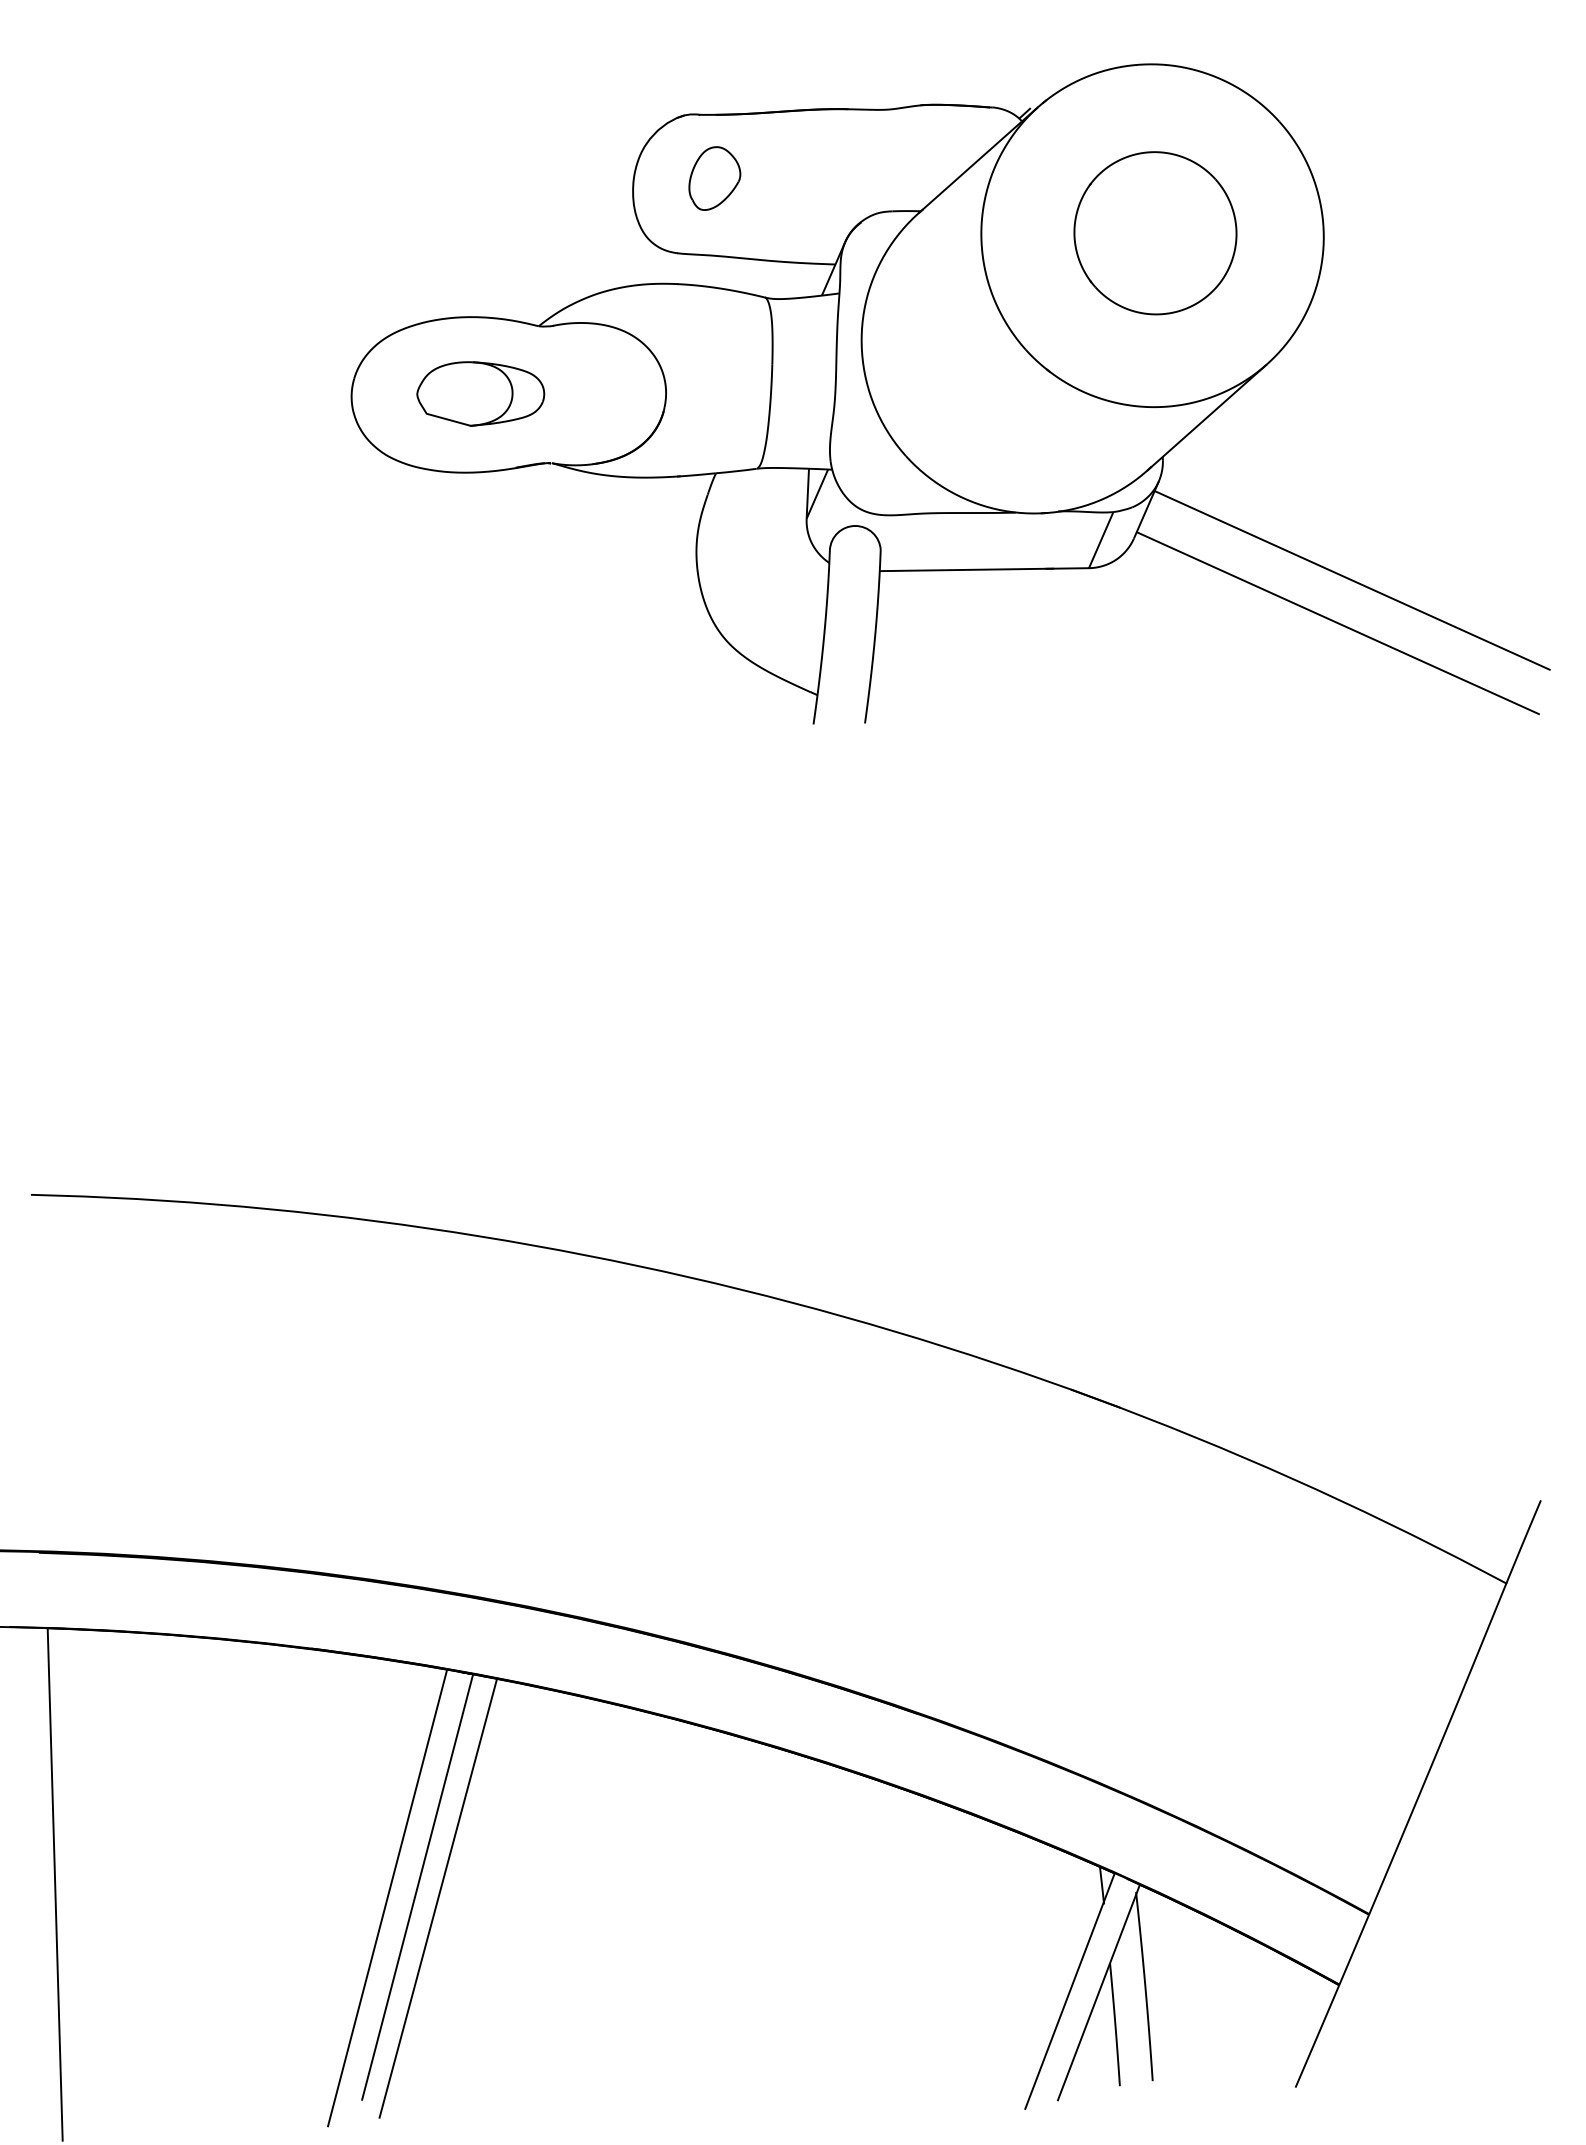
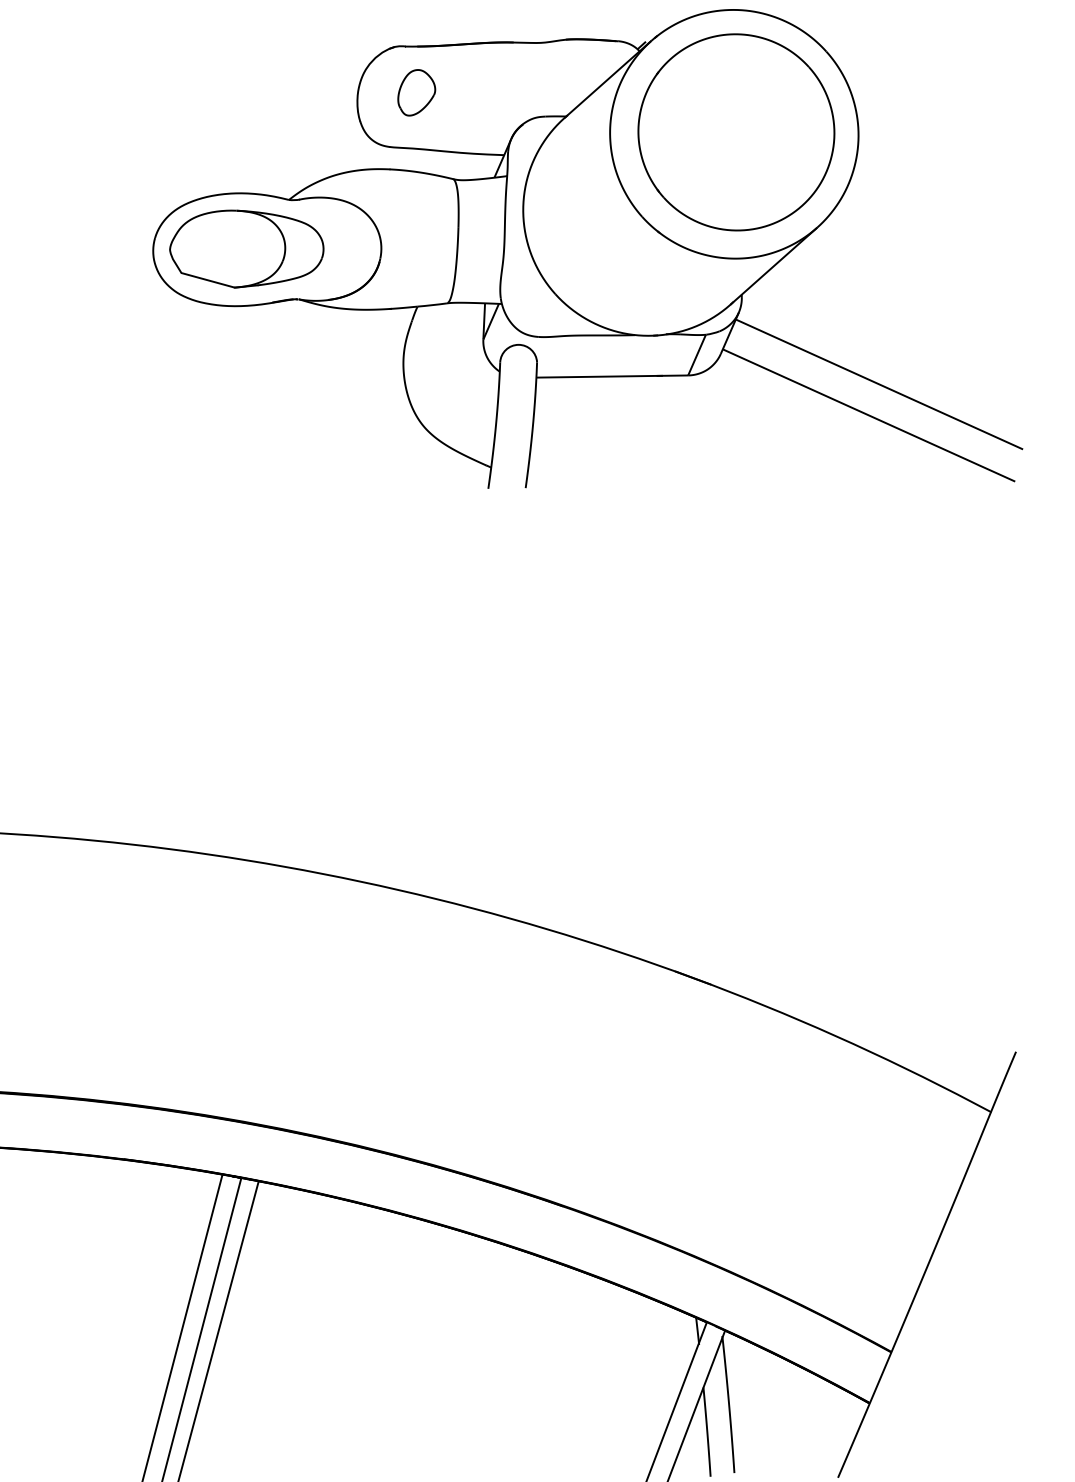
part: (1155, 233) -> (736, 132), size x1.67
part: (480, 393) -> (246, 248), size x1.67

